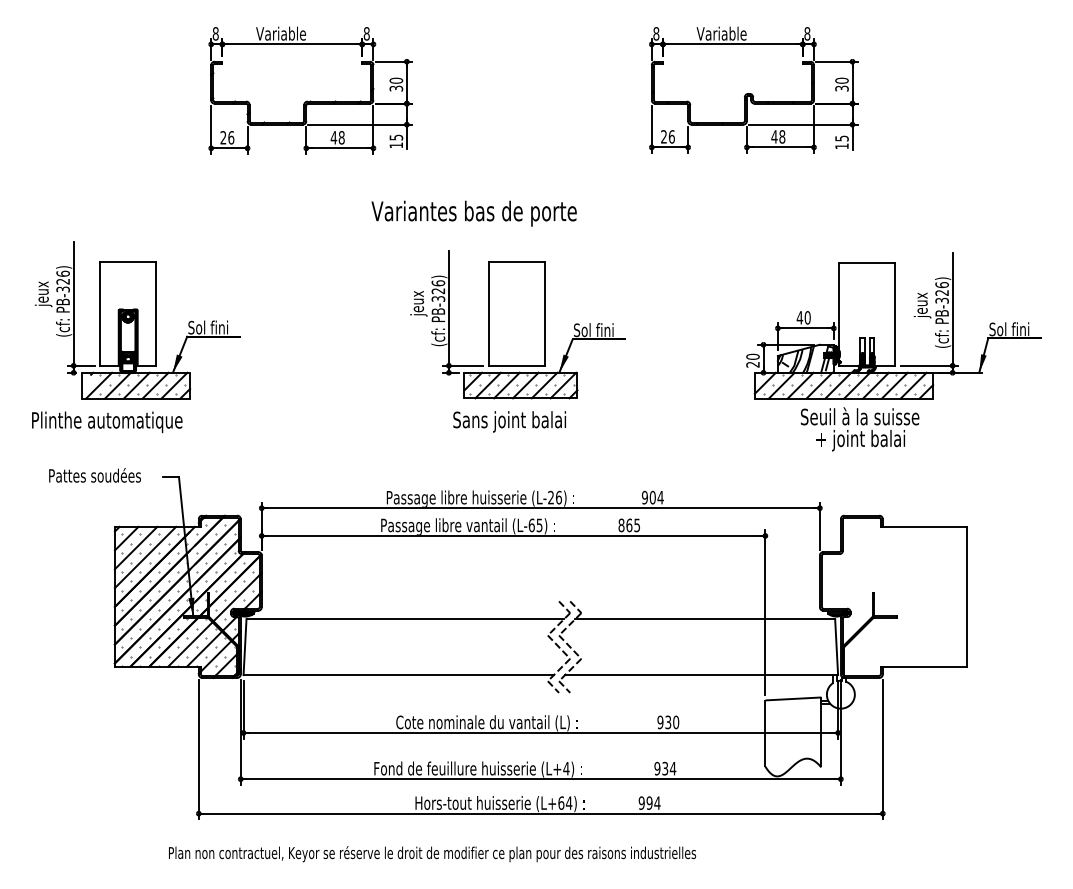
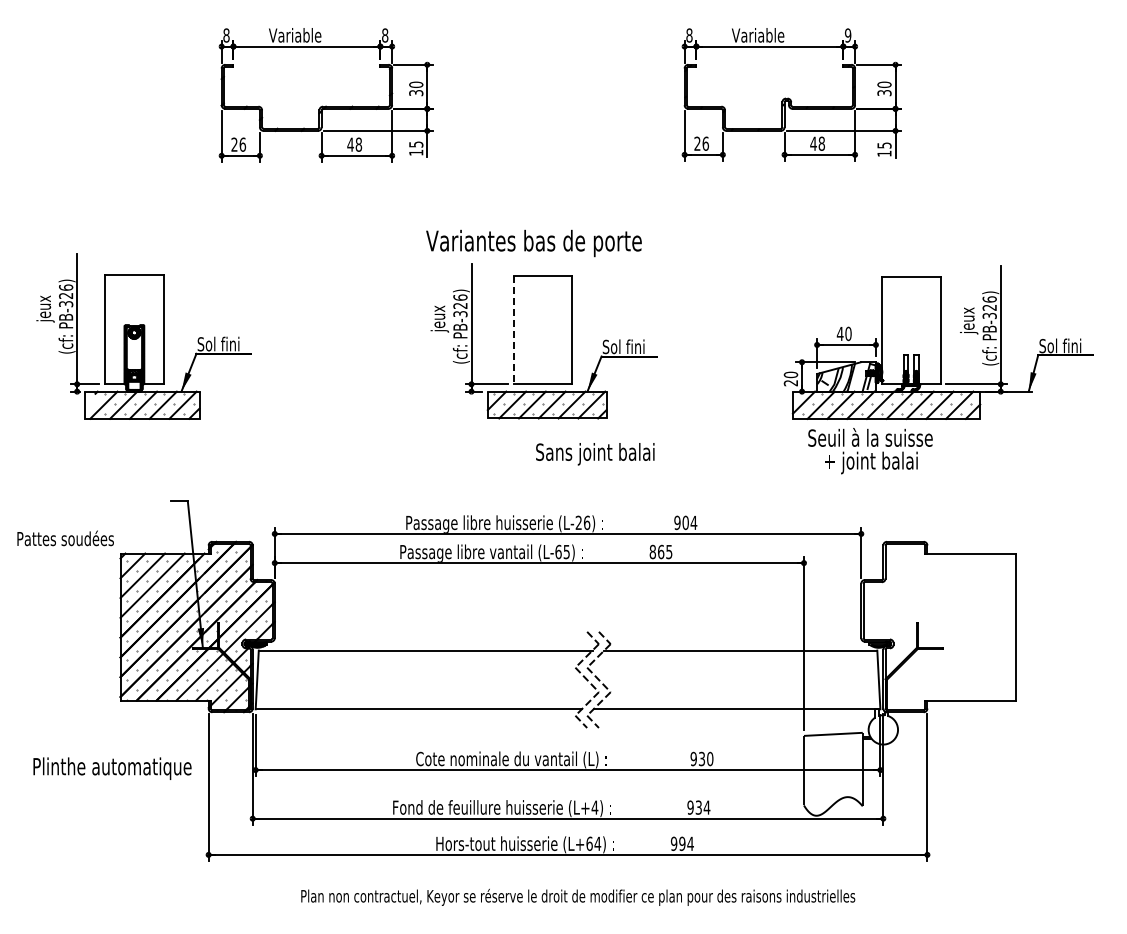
text: (807, 33) -> (848, 35), 8 -> 9
text: (473, 213) -> (533, 243), moved
line: (488, 314) -> (513, 330), solid -> dashed
text: (107, 422) -> (112, 768), moved
text: (509, 422) -> (595, 454), moved
text: (860, 429) -> (870, 451), moved
text: (94, 475) -> (65, 538), moved
text: (432, 853) -> (578, 896), moved

